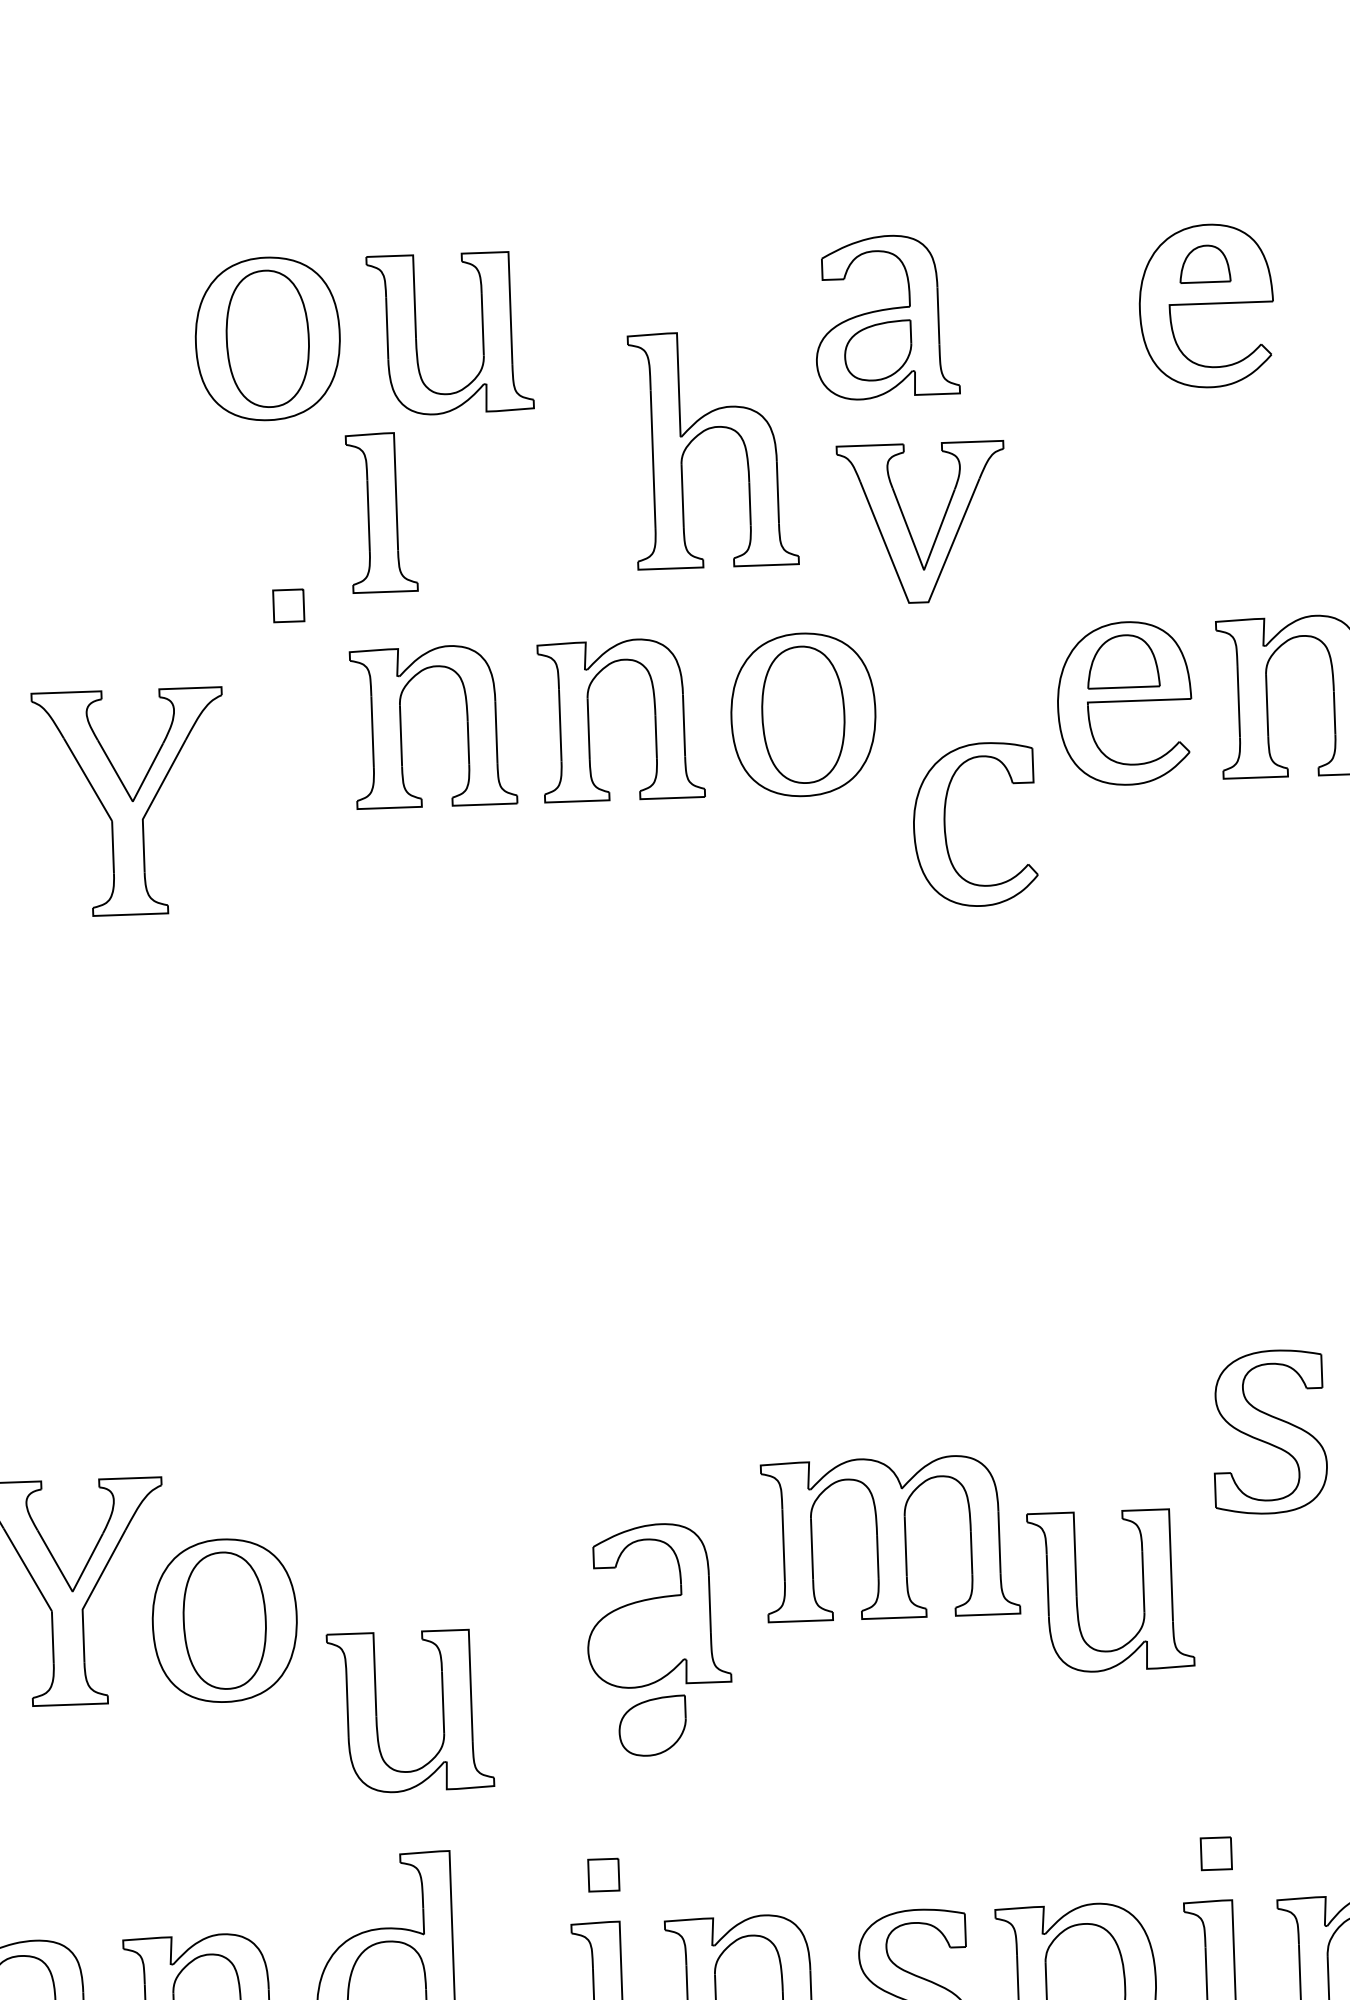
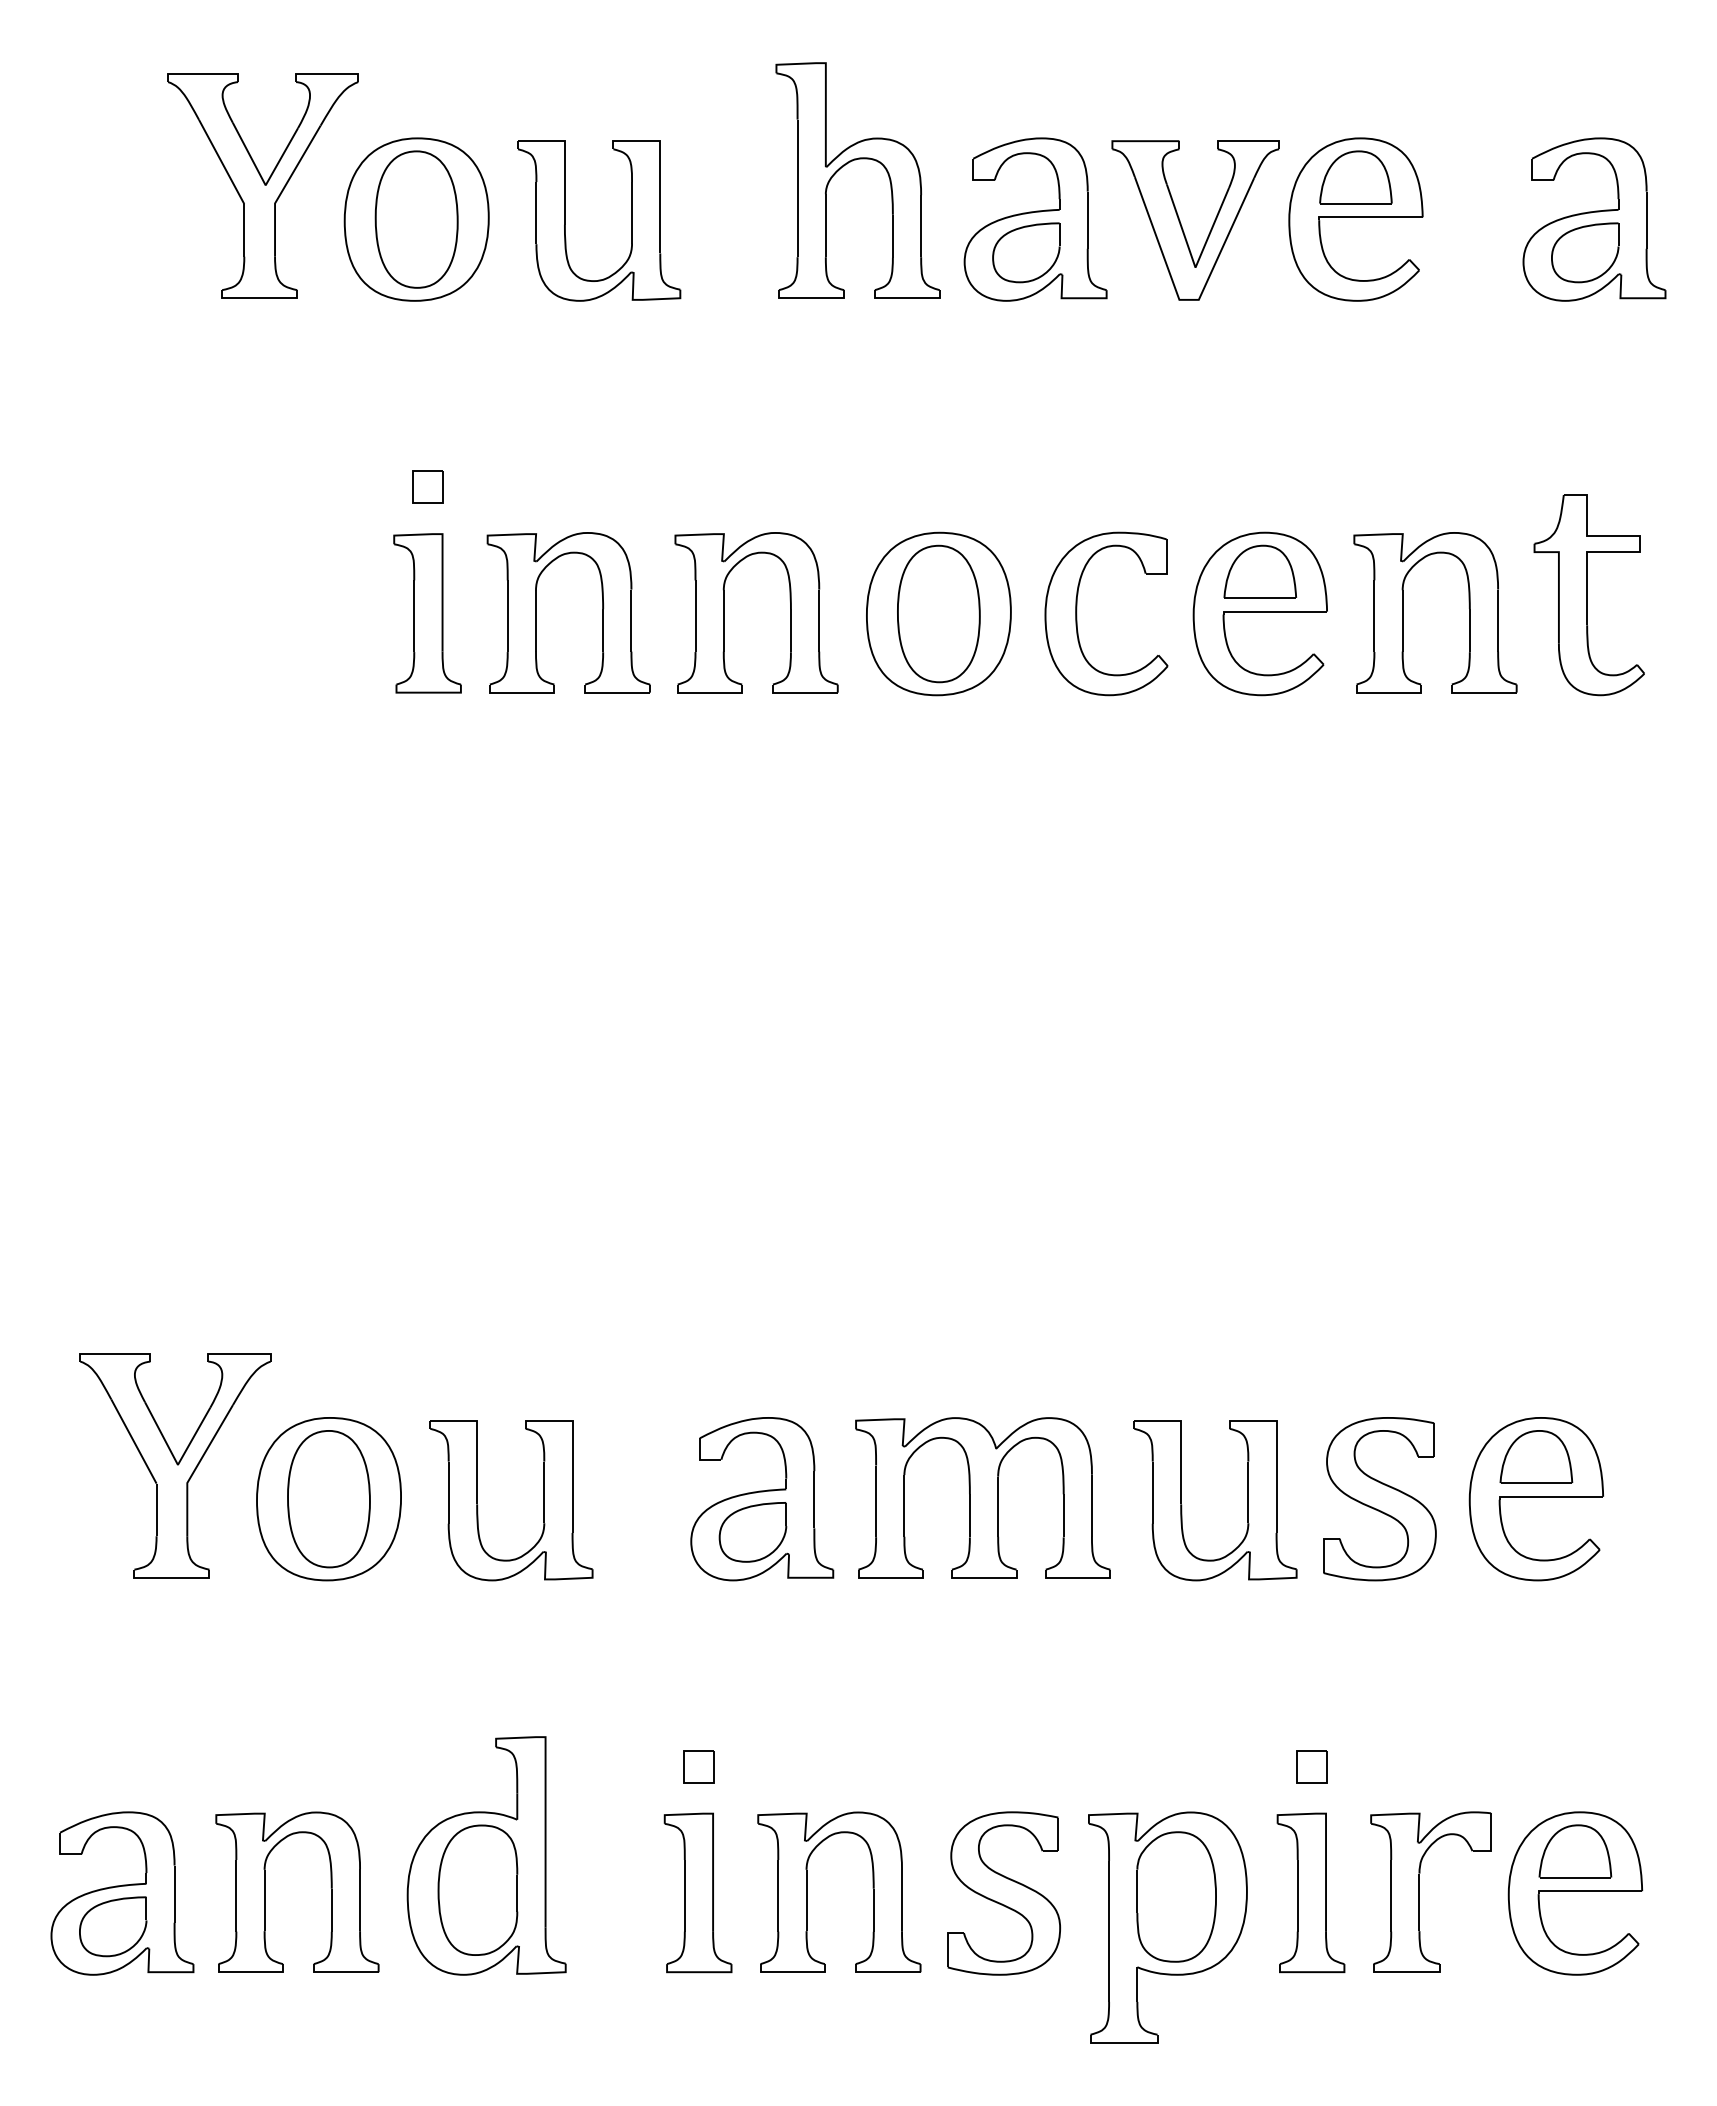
part: (1204, 264) -> (1355, 177), size x1.43
part: (702, 433) -> (847, 164), moved
part: (381, 512) -> (427, 613), moved
part: (908, 526) -> (1181, 223), moved
part: (129, 801) -> (262, 185), moved
part: (945, 825) -> (1077, 613), moved
part: (1269, 1432) -> (1379, 1499), moved
part: (889, 1537) -> (982, 1497), moved
part: (442, 1710) -> (543, 1500), moved
part: (652, 1726) -> (752, 1532), moved

